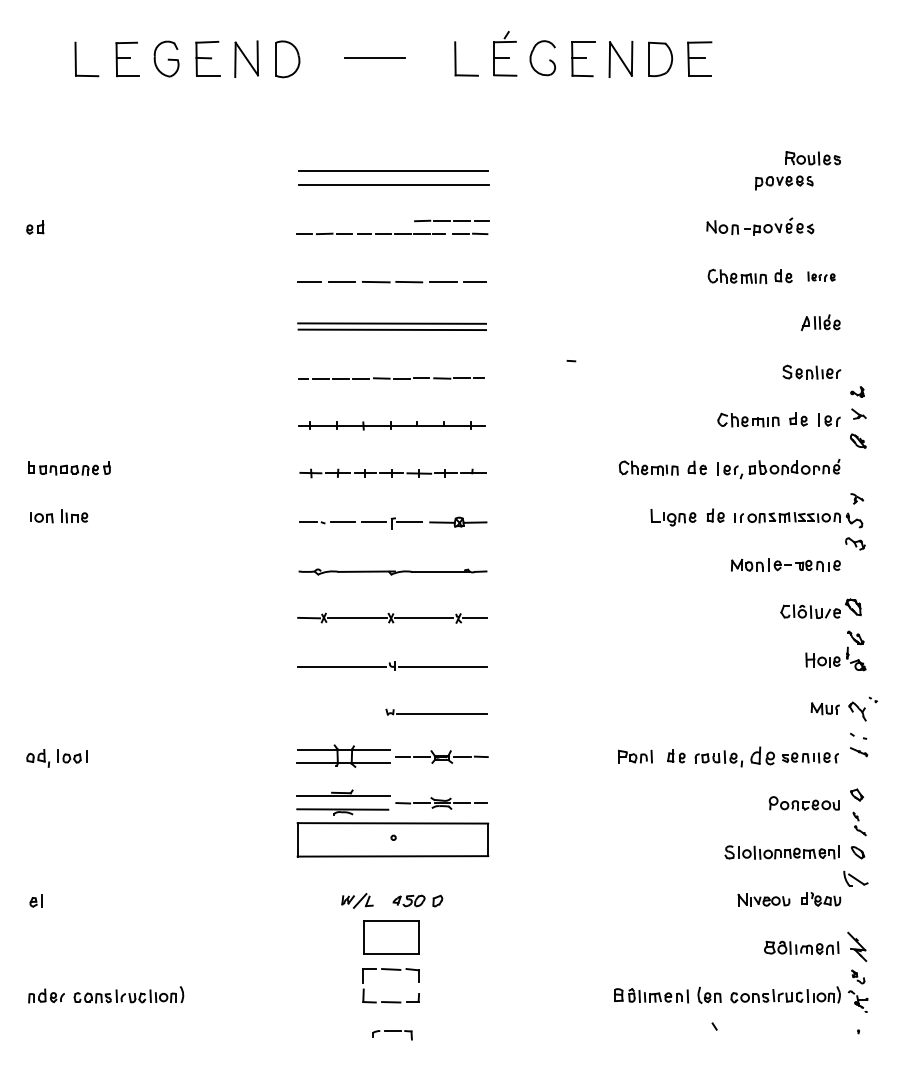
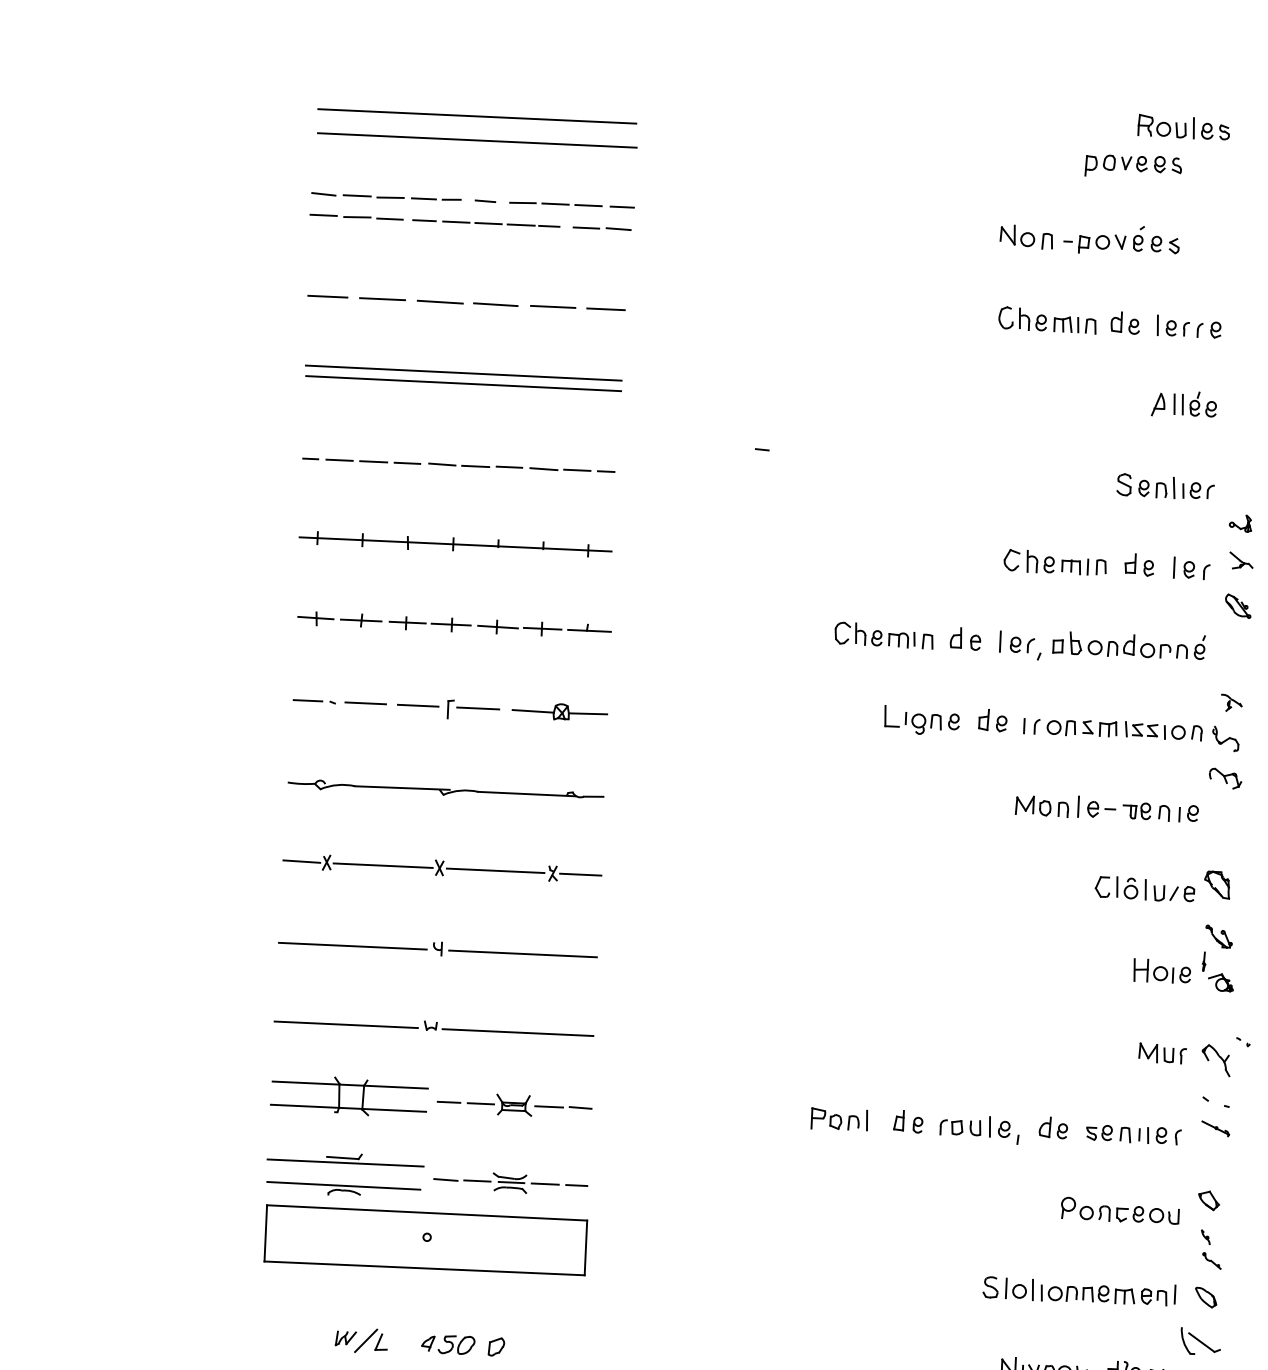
part: (351, 220) -> (403, 196), added
part: (821, 276) -> (1188, 326), size x1.43
line: (339, 713) -> (345, 1024), added
part: (762, 755) -> (1053, 1127), size x0.71

